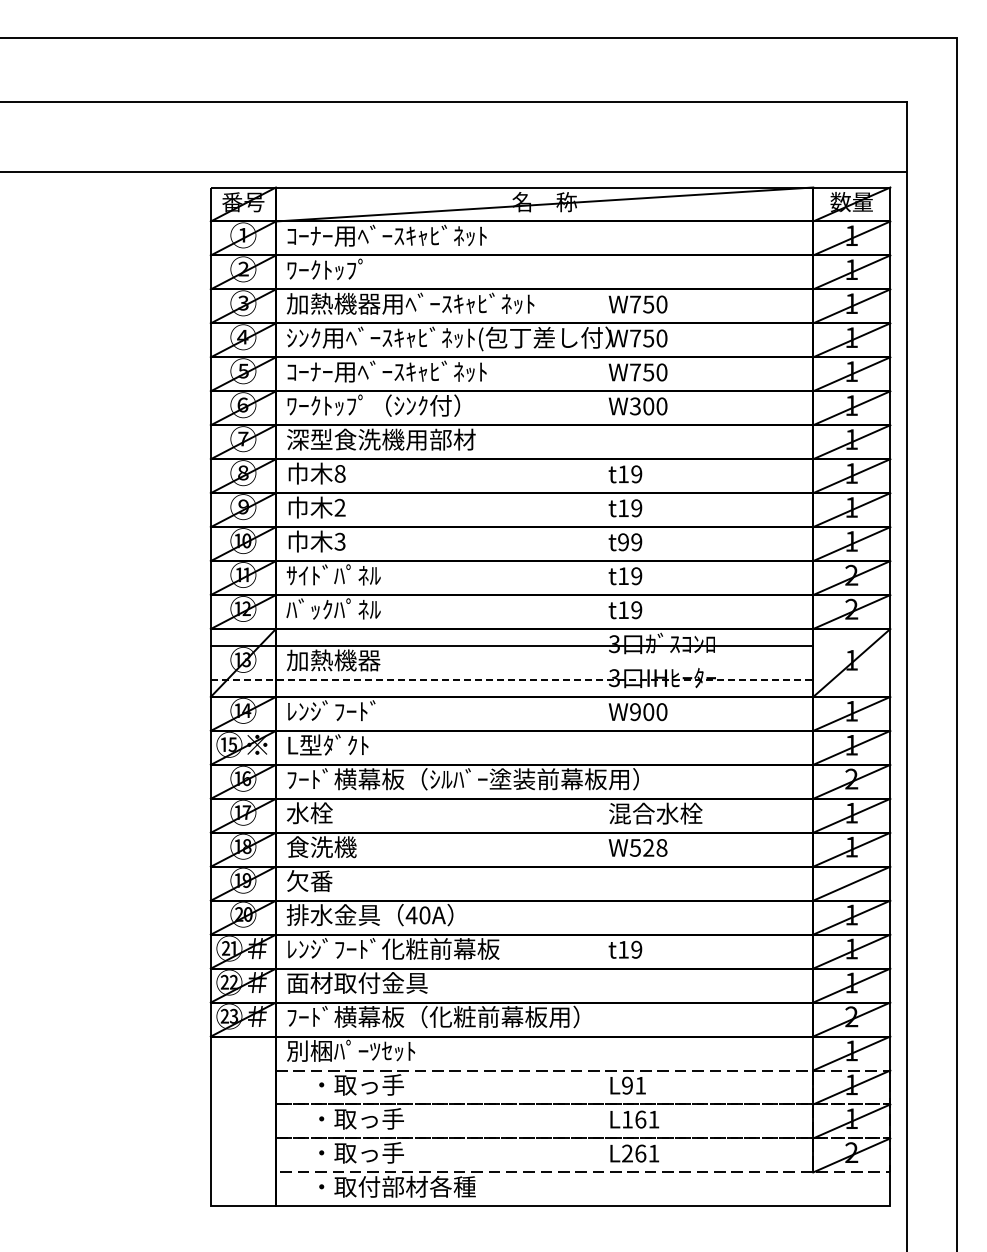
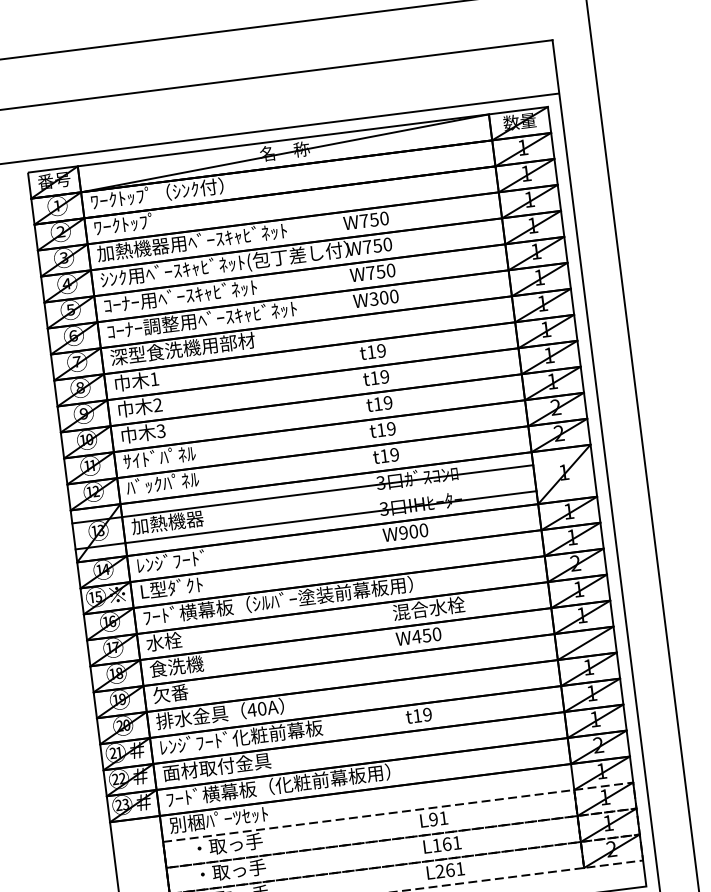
text: (386, 235) -> (167, 192), ｺｰﾅｰ用ﾍﾞｰｽｷｬﾋﾞﾈｯﾄ -> ﾜｰｸﾄｯﾌﾟ（ｼﾝｸ付）
text: (410, 405) -> (201, 320), ﾜｰｸﾄｯﾌﾟ（ｼﾝｸ付） -> ｺｰﾅｰ調整用ﾍﾞｰｽｷｬﾋﾞﾈｯﾄ
text: (339, 473) -> (154, 378), 8 -> 1
text: (623, 542) -> (378, 404), t99 -> t19
line: (512, 679) -> (306, 519), dashed -> solid
text: (648, 847) -> (426, 635), W528 -> W450

